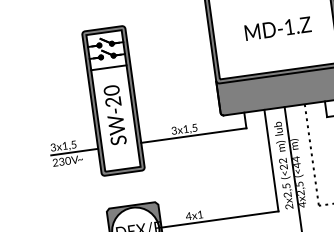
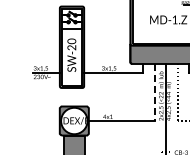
line: (270, 160) -> (154, 92), solid -> dashed

